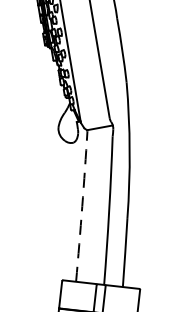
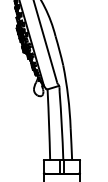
arc: (83, 207) -> (49, 125), dashed -> solid

